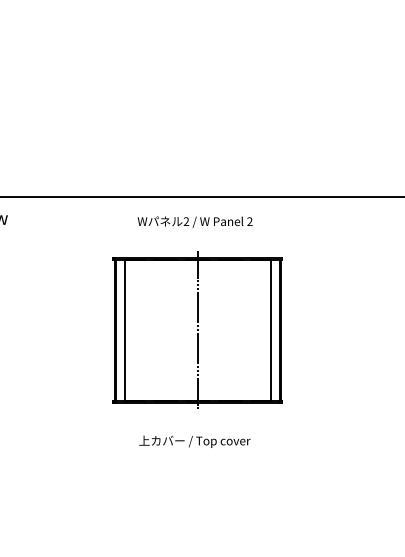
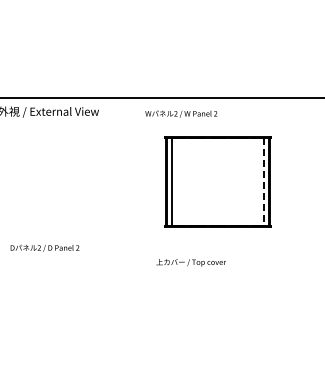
text: (195, 221) -> (181, 113), moved
line: (198, 329) -> (218, 181), removed
line: (270, 331) -> (263, 182), solid -> dashed
text: (193, 441) -> (190, 262), moved

